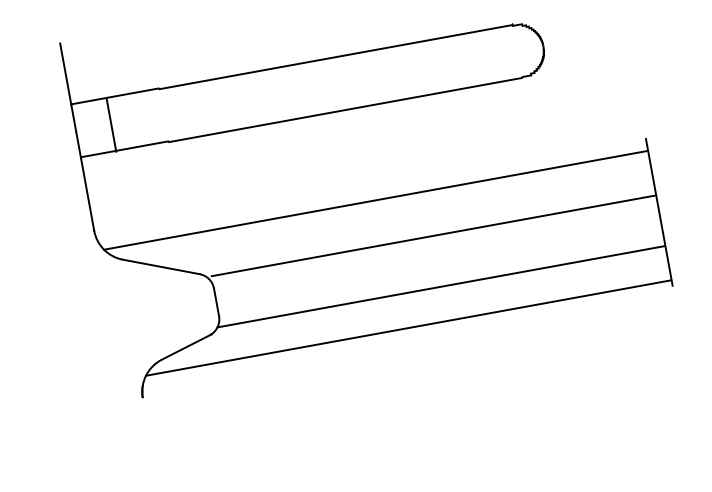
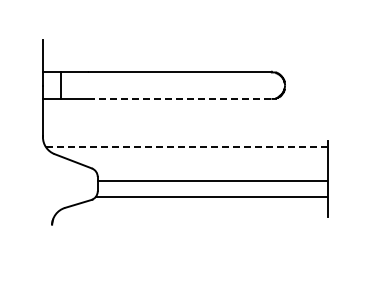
line: (344, 110) -> (179, 99), solid -> dashed
line: (374, 200) -> (186, 147), solid -> dashed
line: (433, 235) -> (212, 180), moved
line: (408, 328) -> (191, 214), removed

